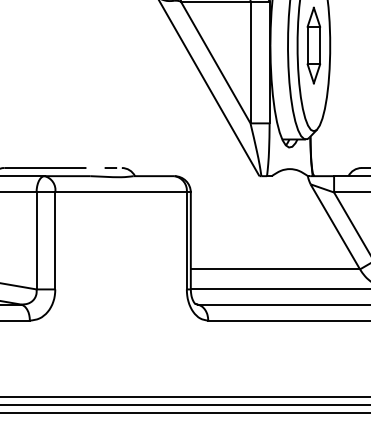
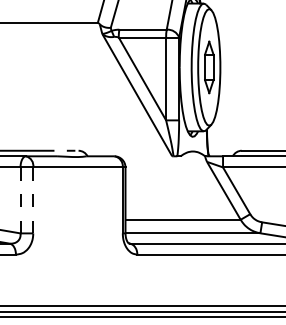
line: (36, 241) -> (20, 200), solid -> dashed
line: (55, 241) -> (33, 200), solid -> dashed

